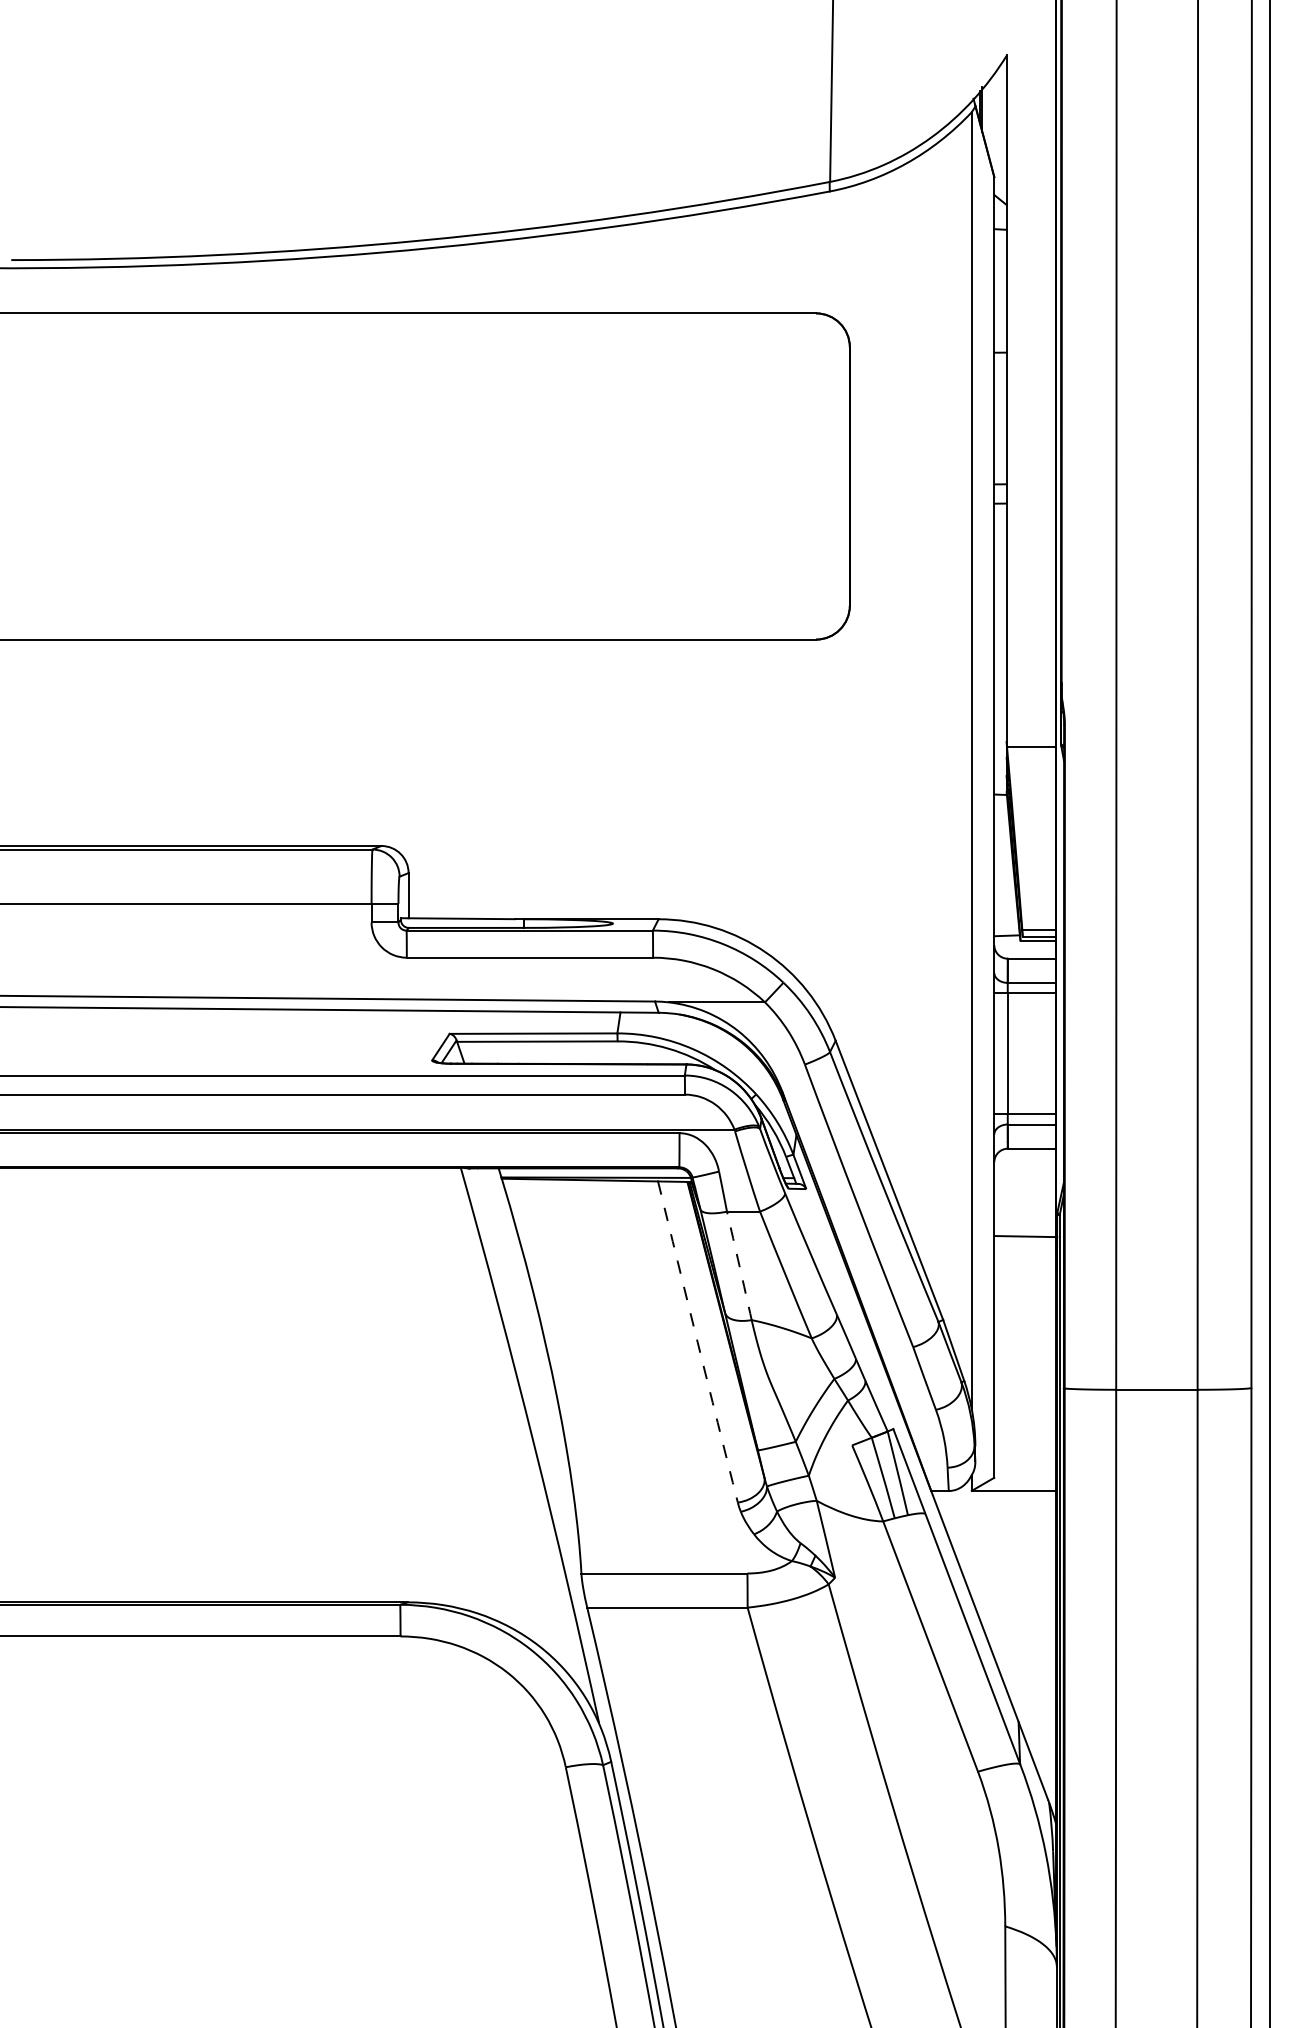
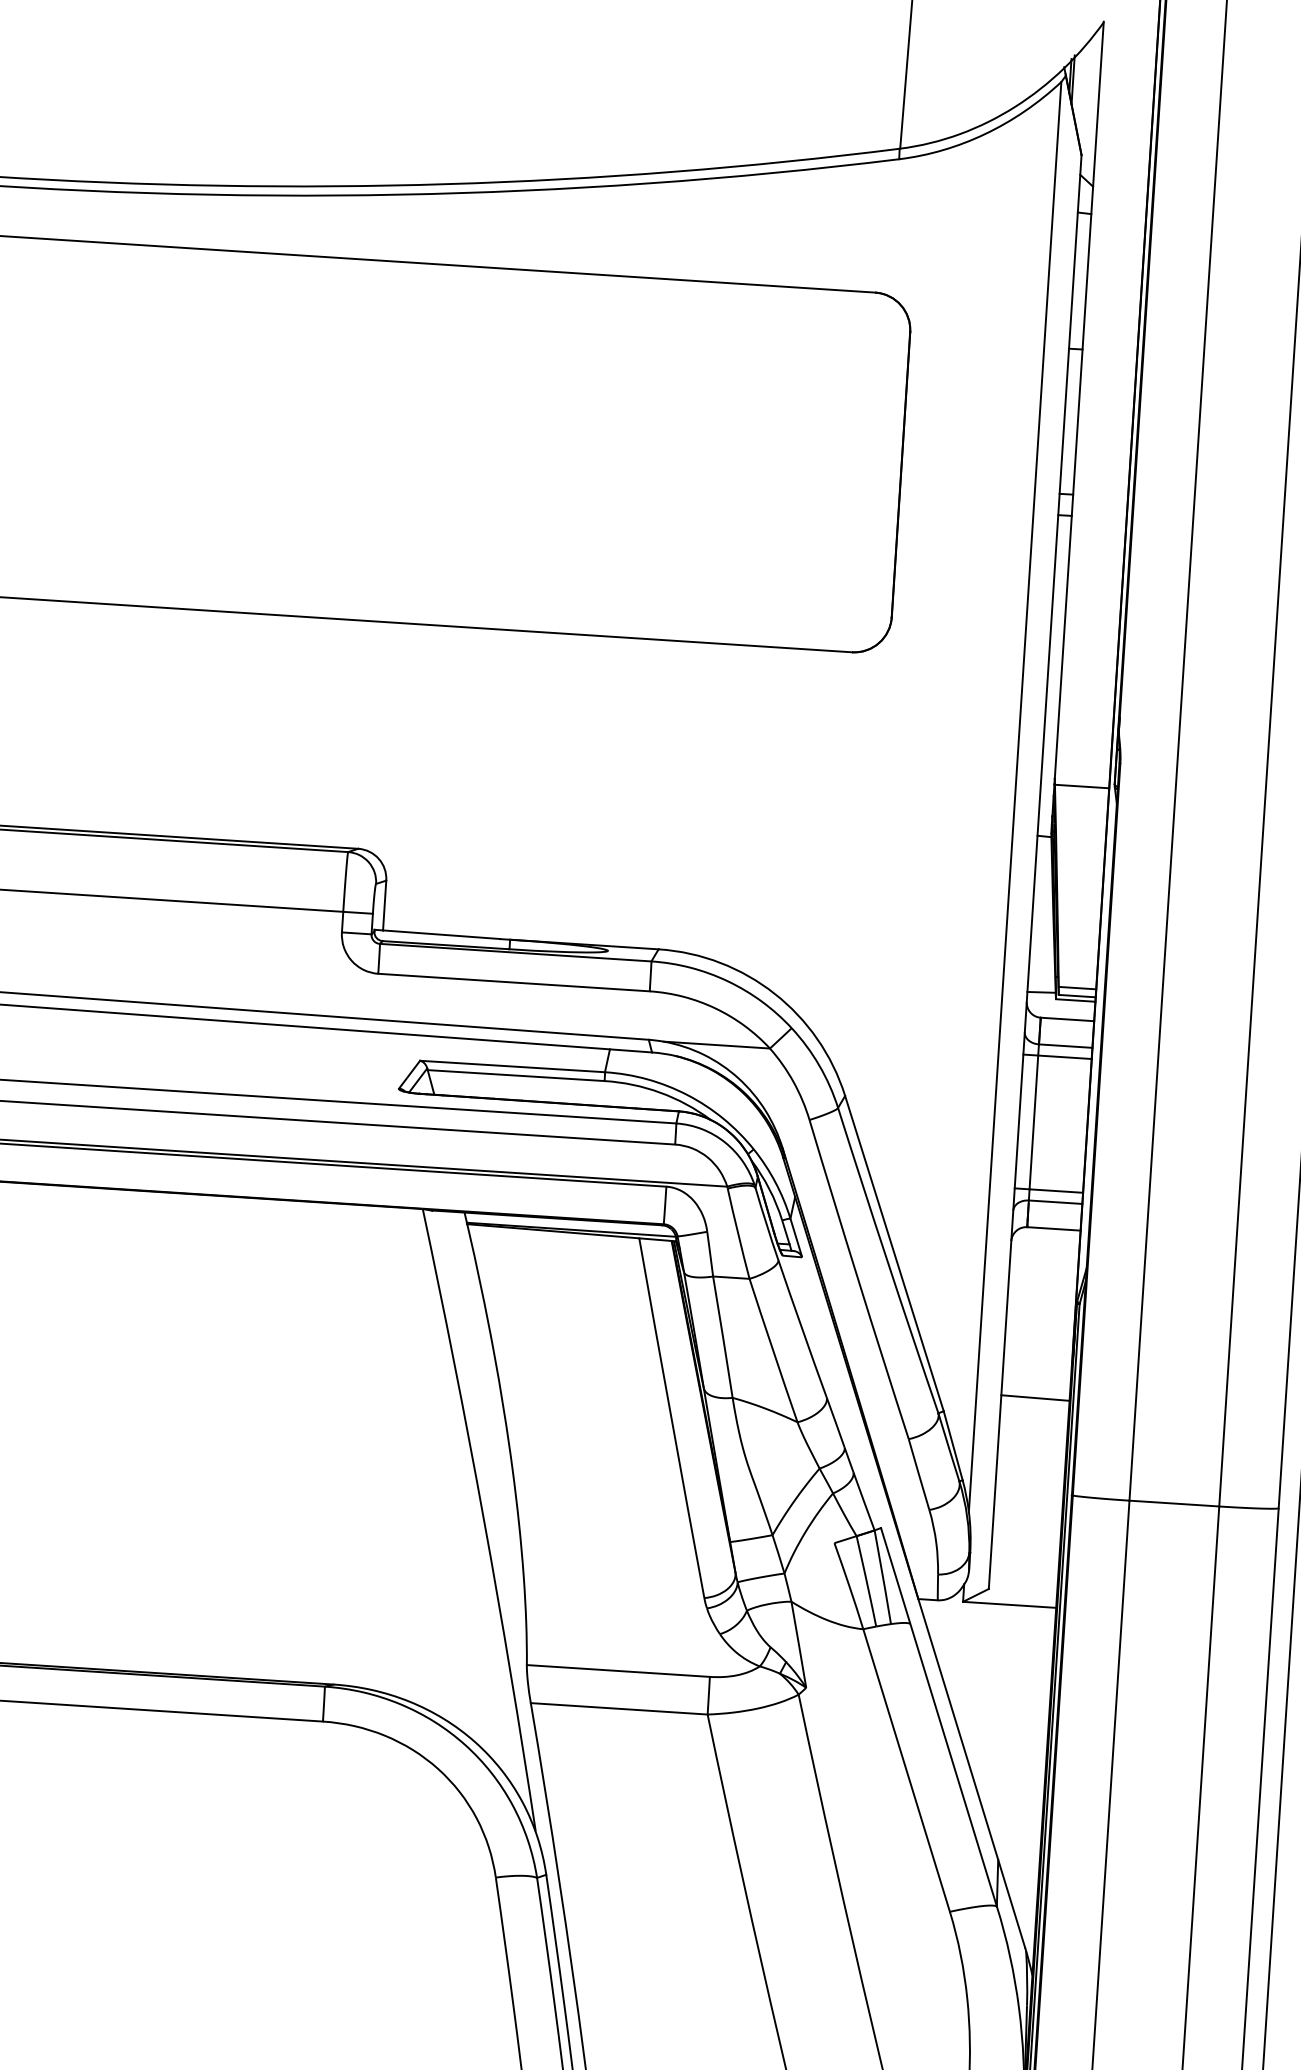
line: (1026, 1236) -> (1035, 1397), moved
arc: (739, 1265) -> (723, 1336), dashed -> solid
arc: (697, 1342) -> (671, 1418), dashed -> solid

